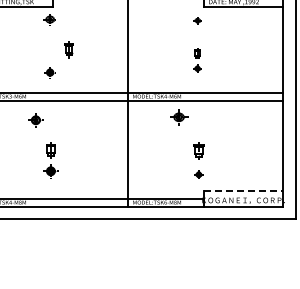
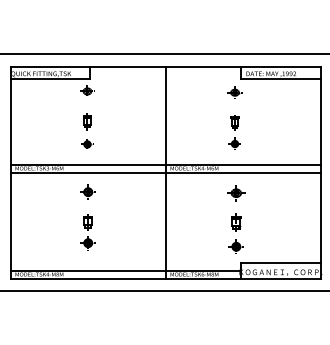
part: (197, 20) -> (234, 92), size x1.67
part: (69, 49) -> (87, 121), moved
part: (197, 60) -> (234, 132), size x1.43
part: (179, 117) -> (236, 193), moved
part: (35, 119) -> (87, 191), moved
part: (198, 174) -> (235, 246), size x1.67
line: (243, 190) -> (280, 262), dashed -> solid

